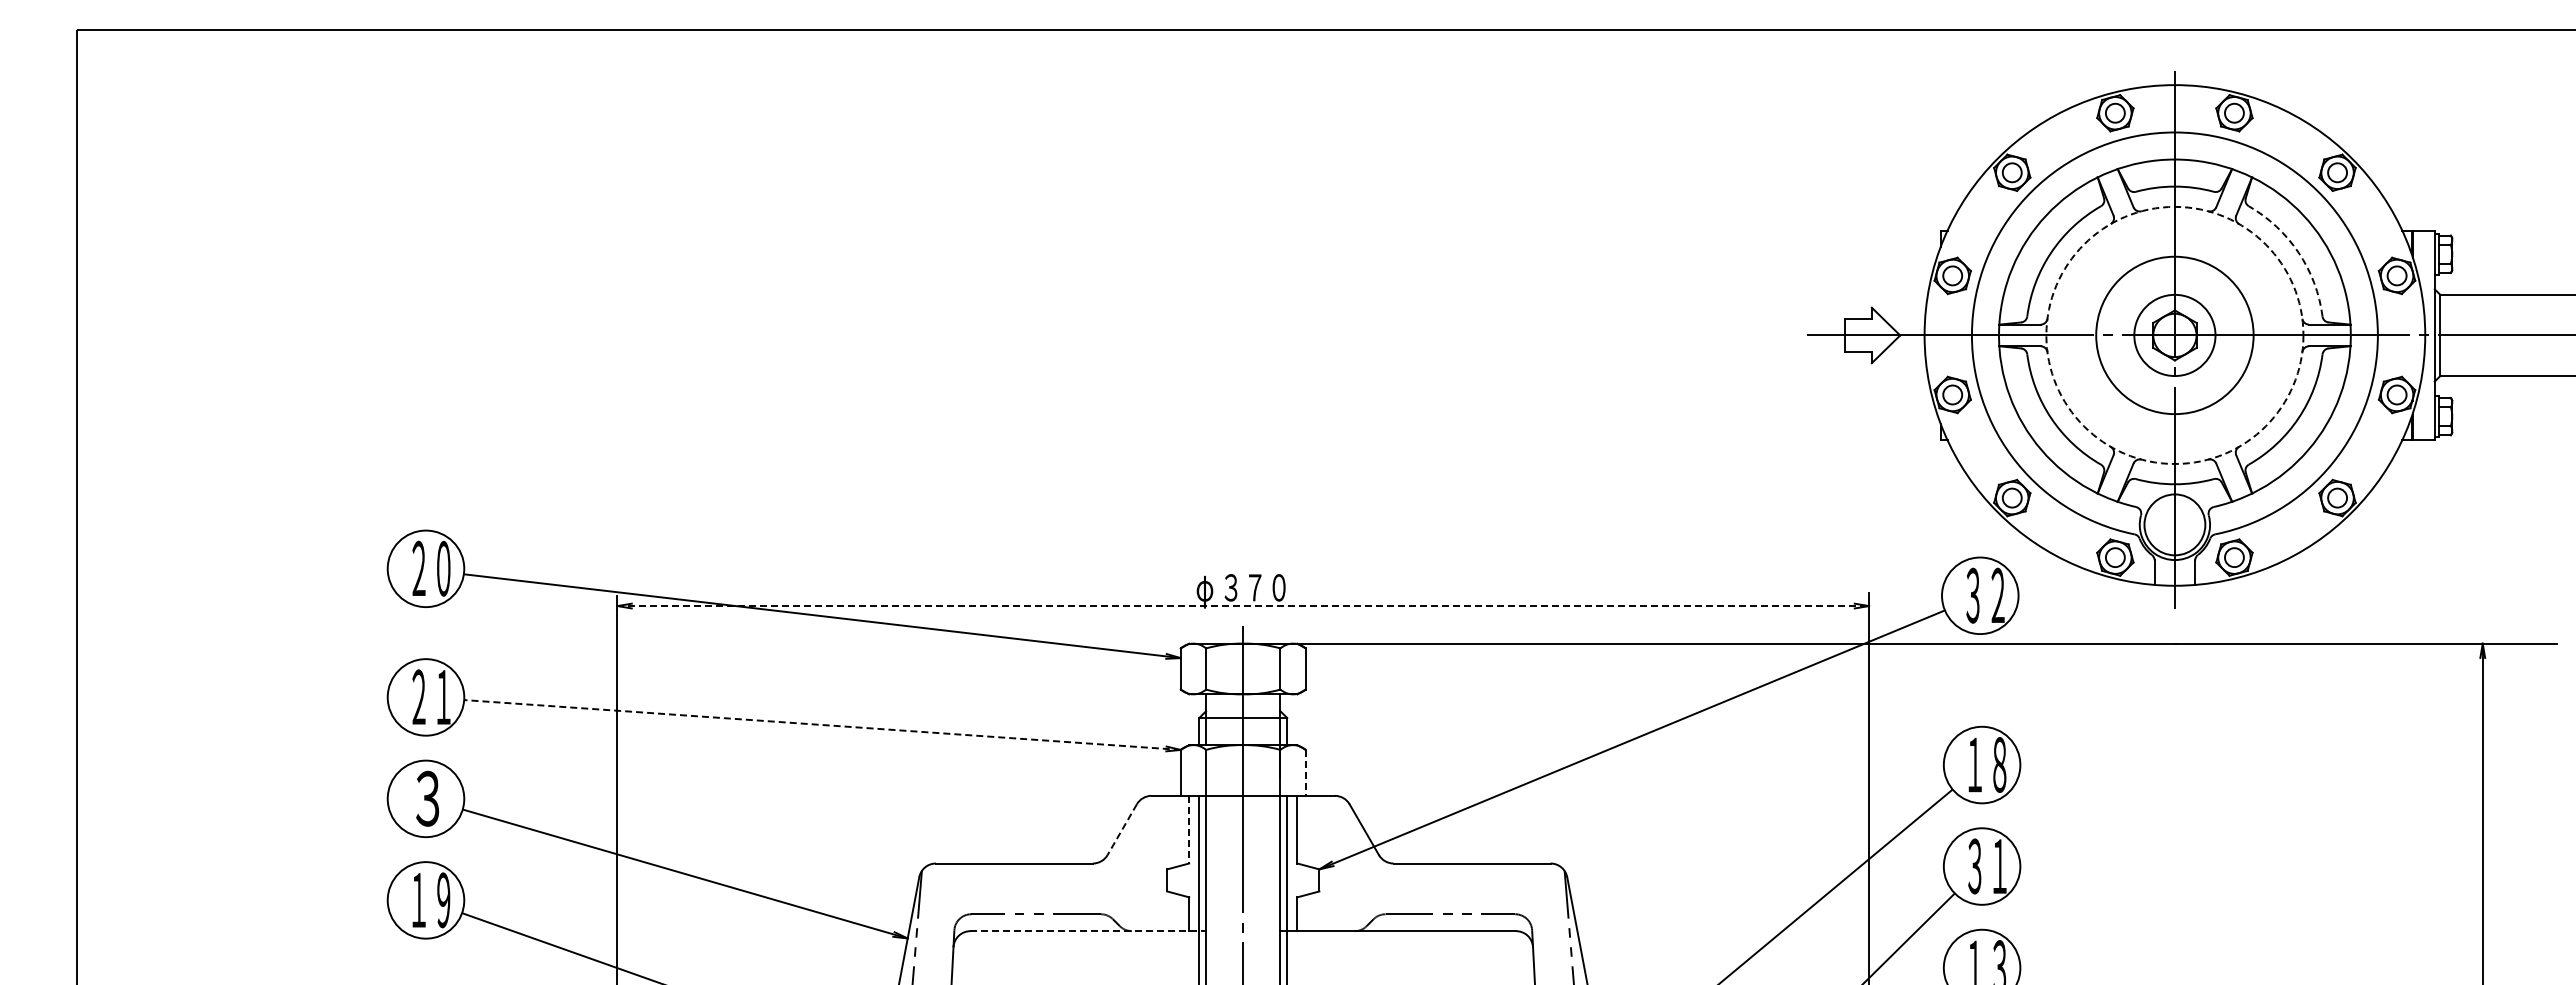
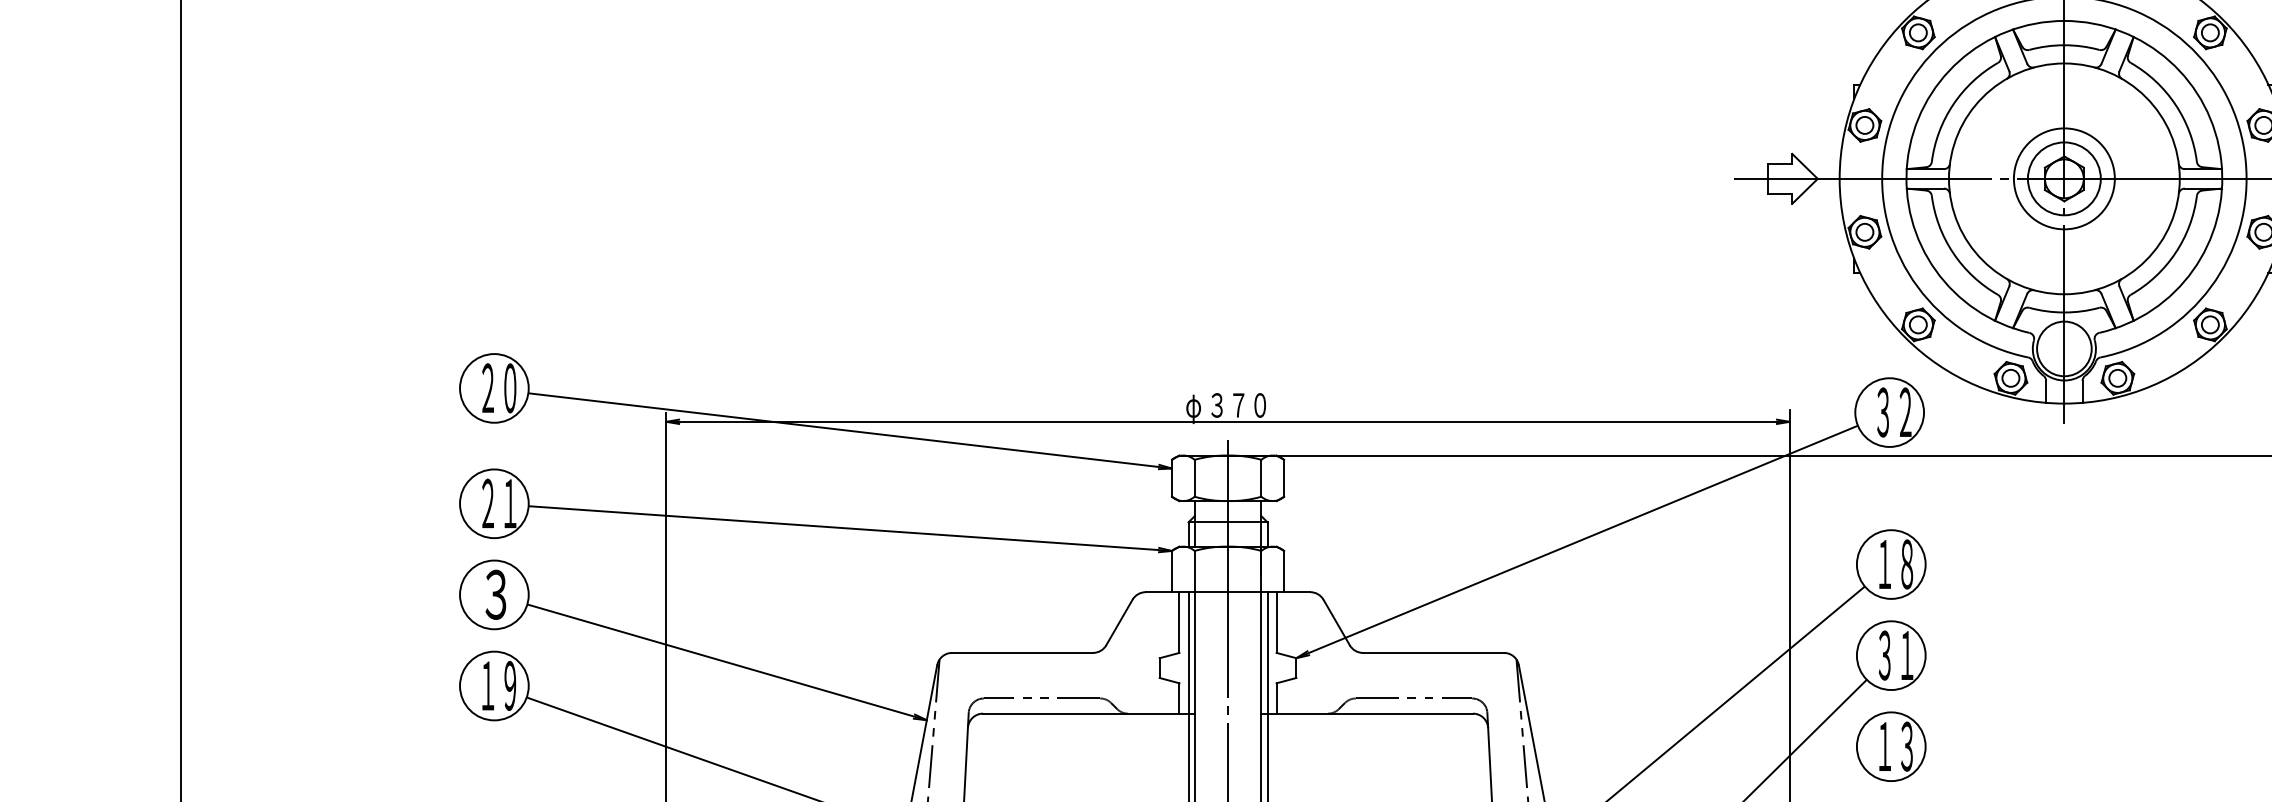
arc: (2298, 252) -> (2175, 104), dashed -> solid
circle: (2174, 335) -> (2064, 178), dashed -> solid
circle: (2174, 335) -> (2064, 178), size x0.71
line: (1243, 606) -> (1228, 422), dashed -> solid
line: (821, 724) -> (849, 528), dashed -> solid
line: (1305, 772) -> (1283, 571), dashed -> solid
line: (1189, 829) -> (1179, 622), dashed -> solid
line: (1122, 830) -> (1119, 623), dashed -> solid
line: (1088, 931) -> (1089, 713), dashed -> solid

